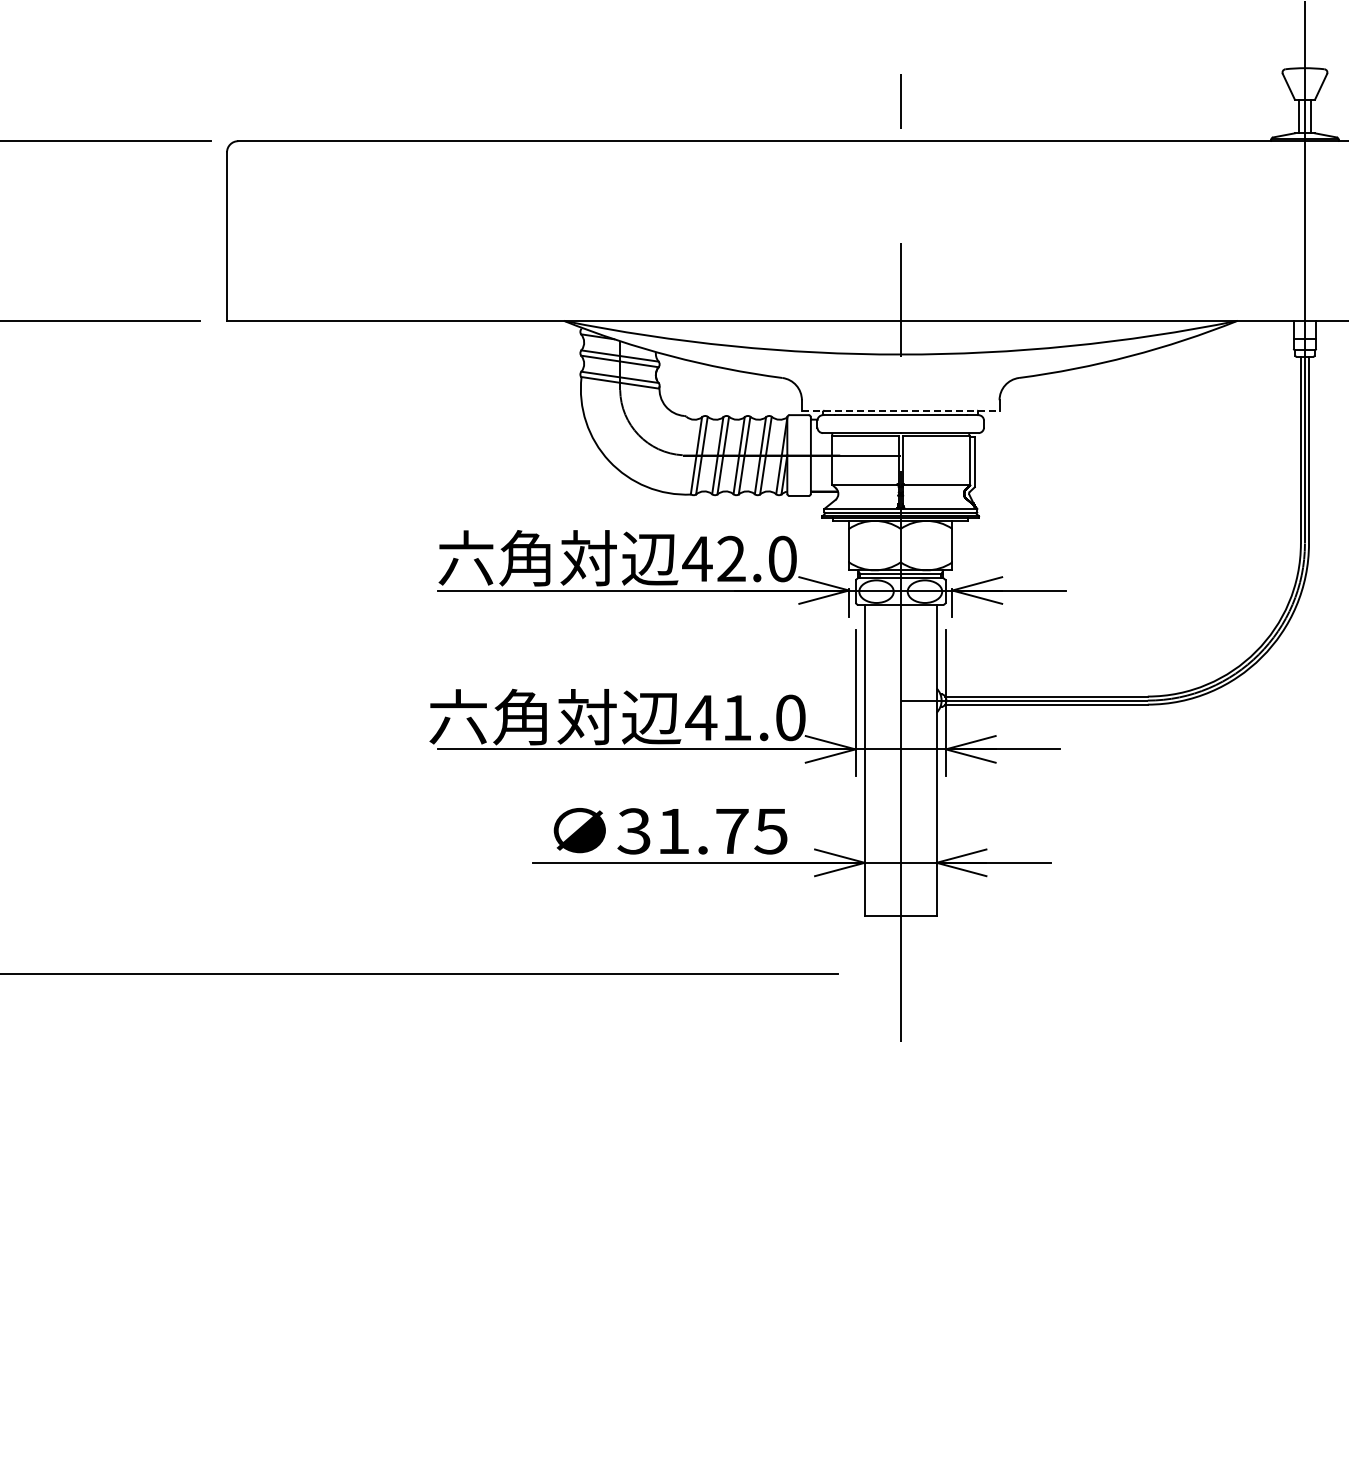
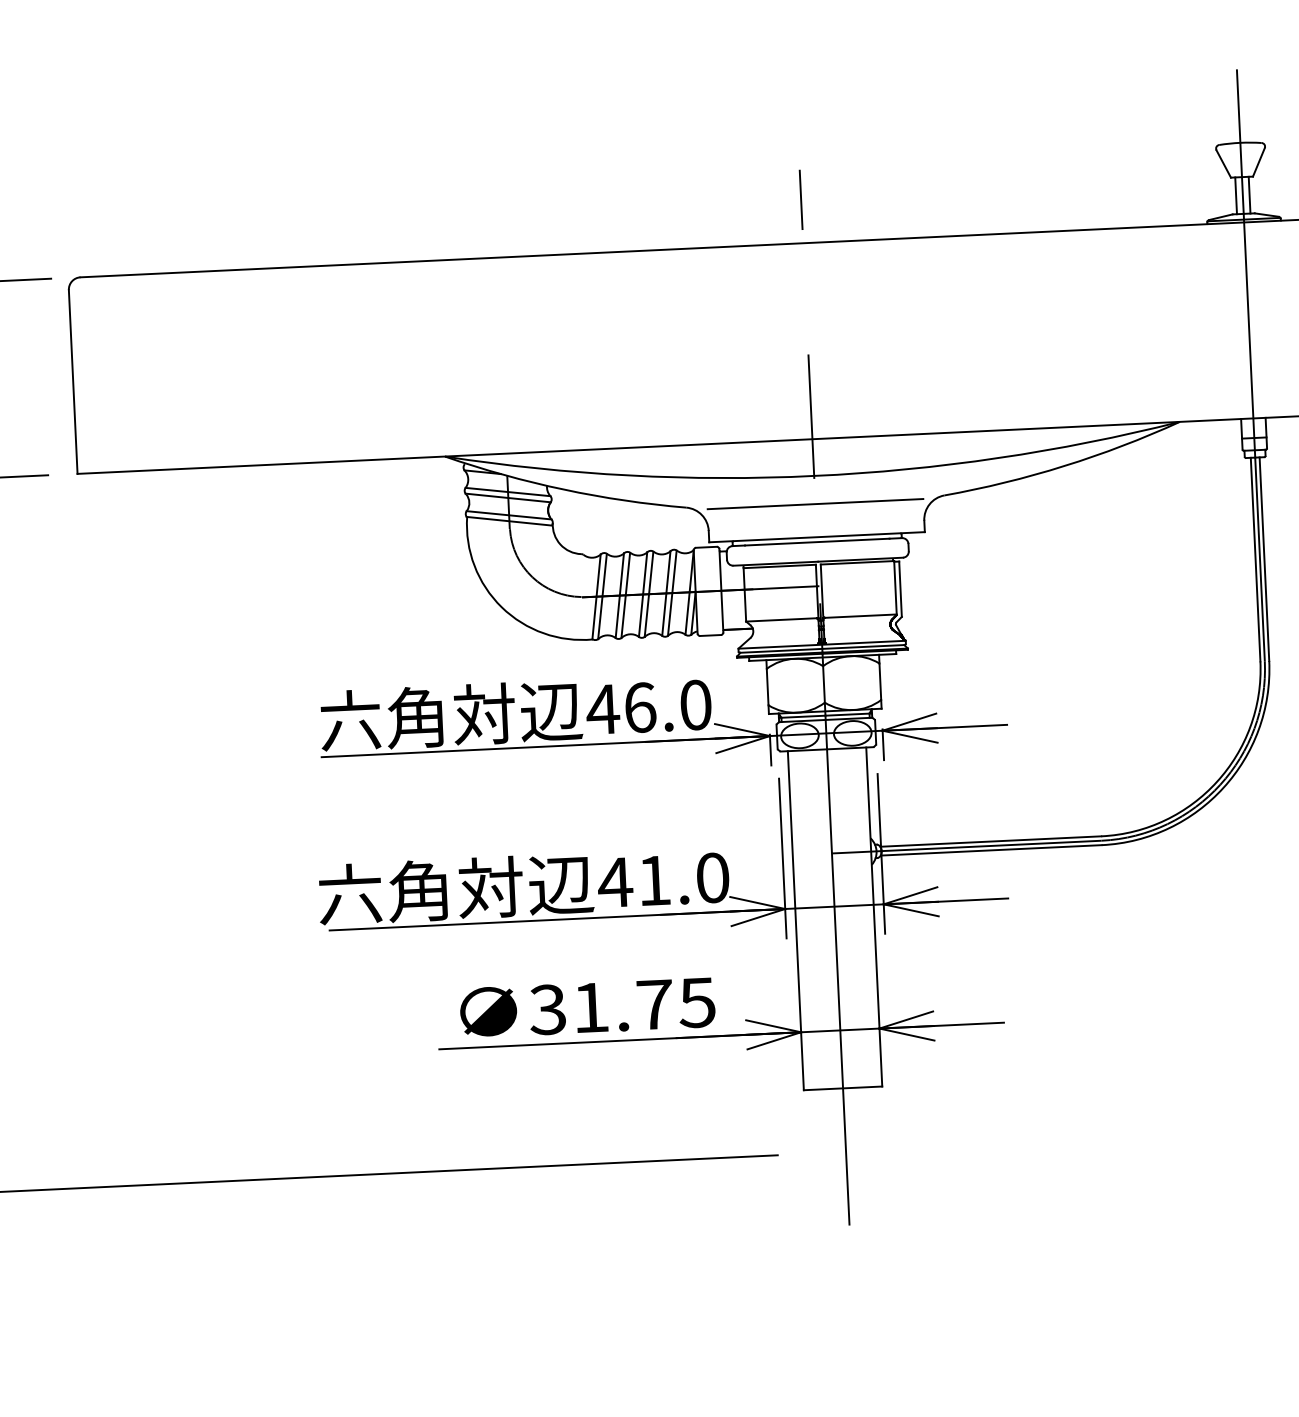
line: (900, 380) -> (815, 504), added
line: (900, 410) -> (816, 537), dashed -> solid
text: (731, 558) -> (640, 707), 42.0 -> 46.0

